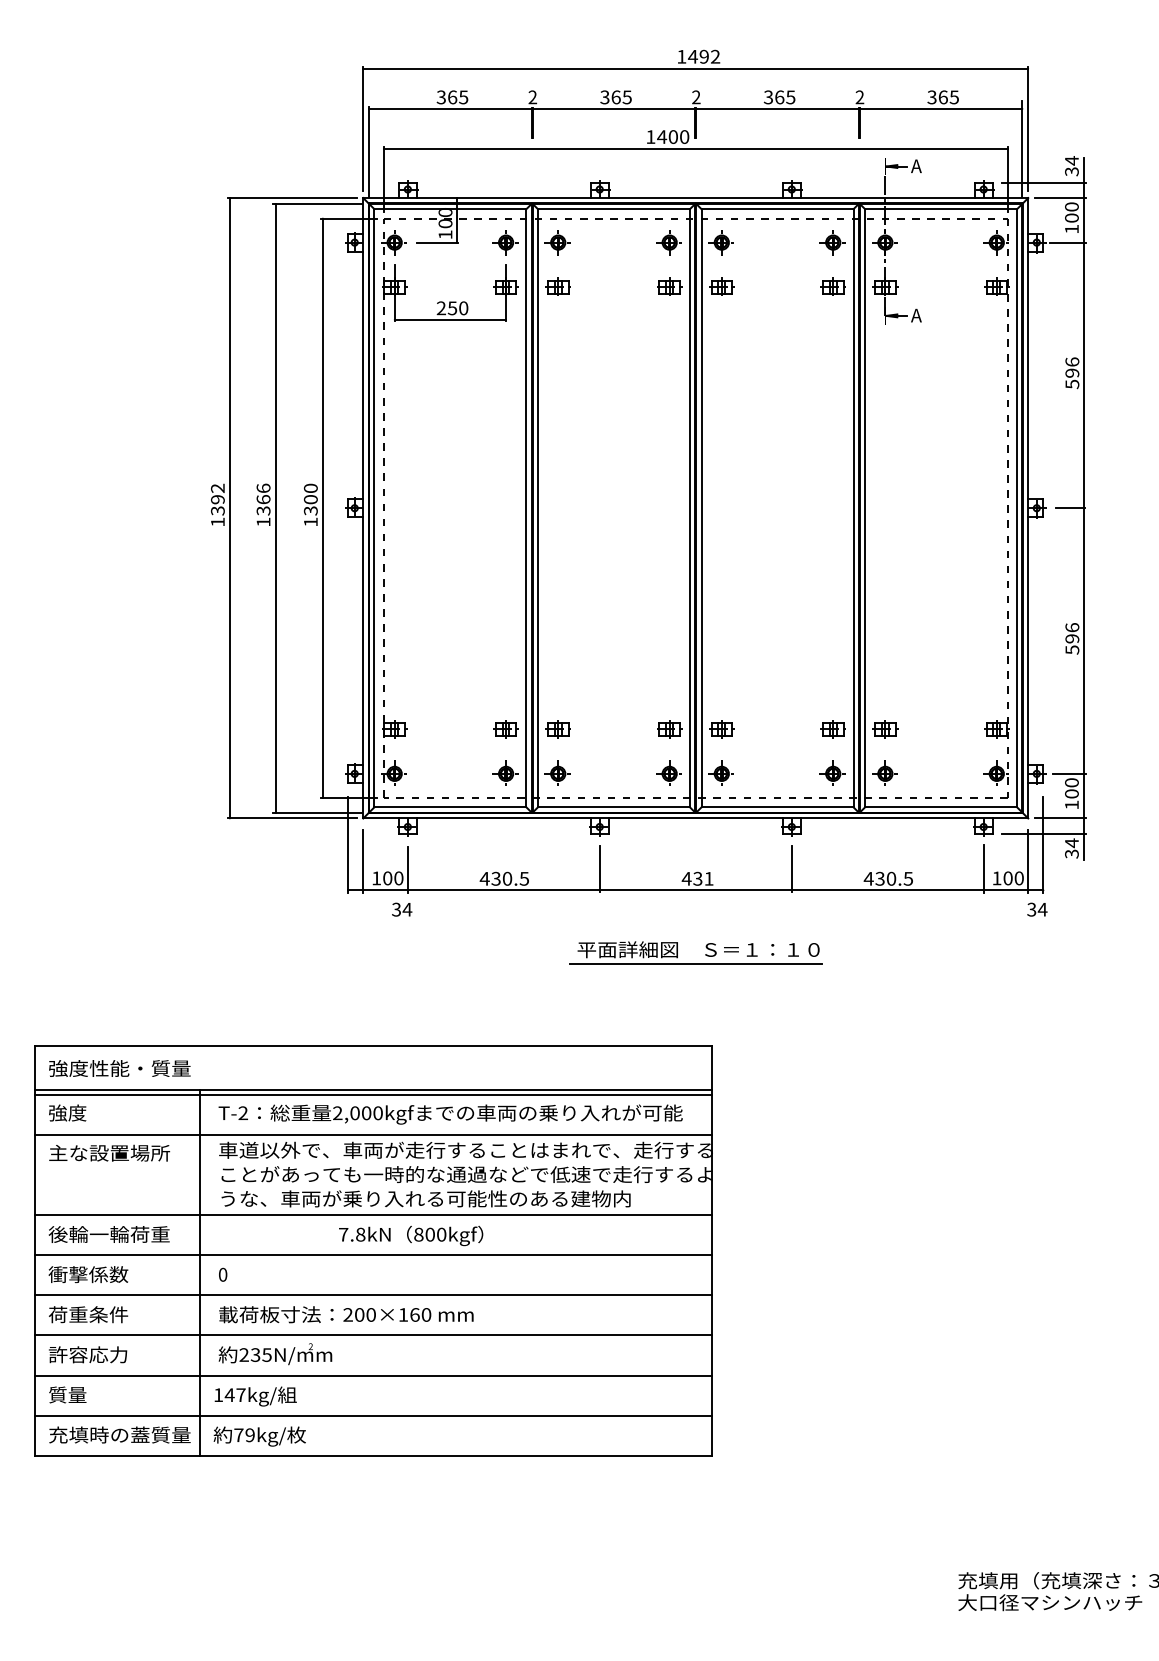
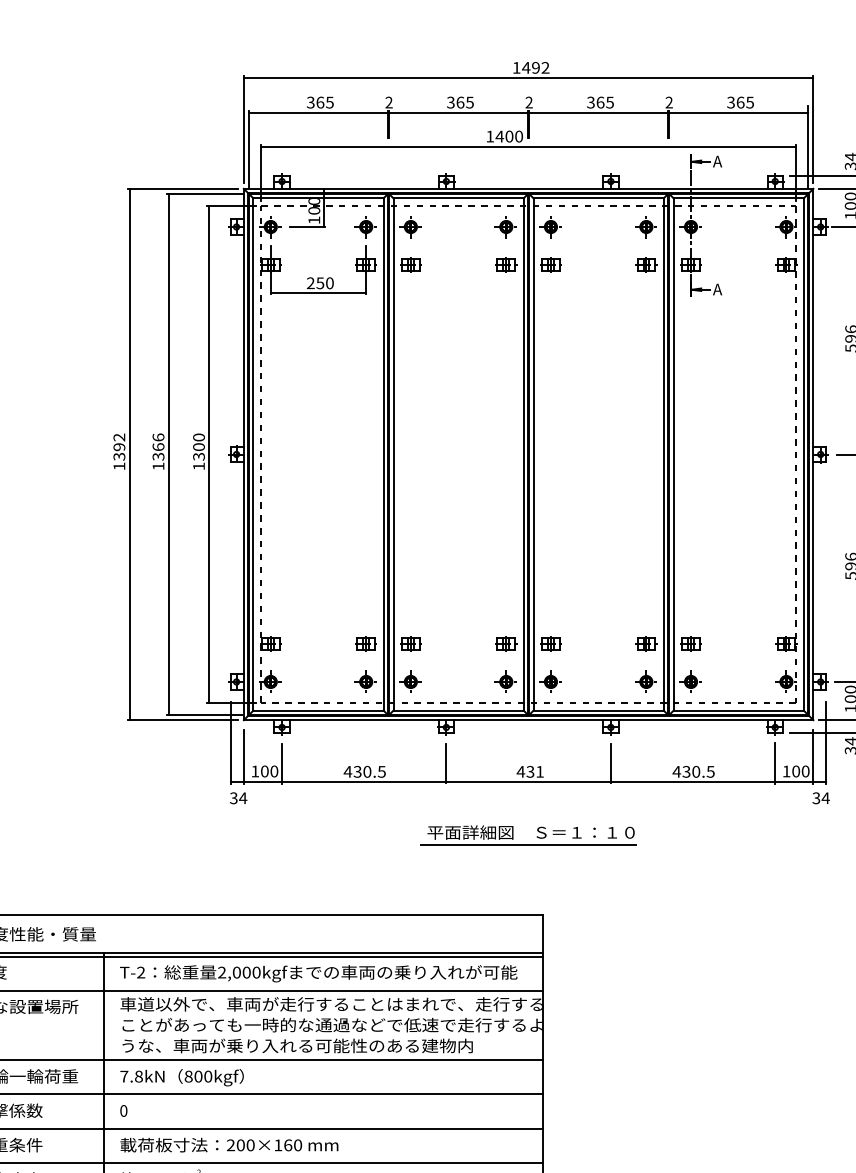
text: (402, 909) -> (238, 798), moved
text: (411, 1235) -> (182, 1077), moved

